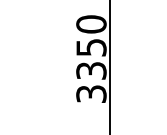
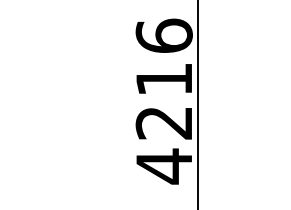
text: (91, 59) -> (164, 101), 3350 -> 4216

